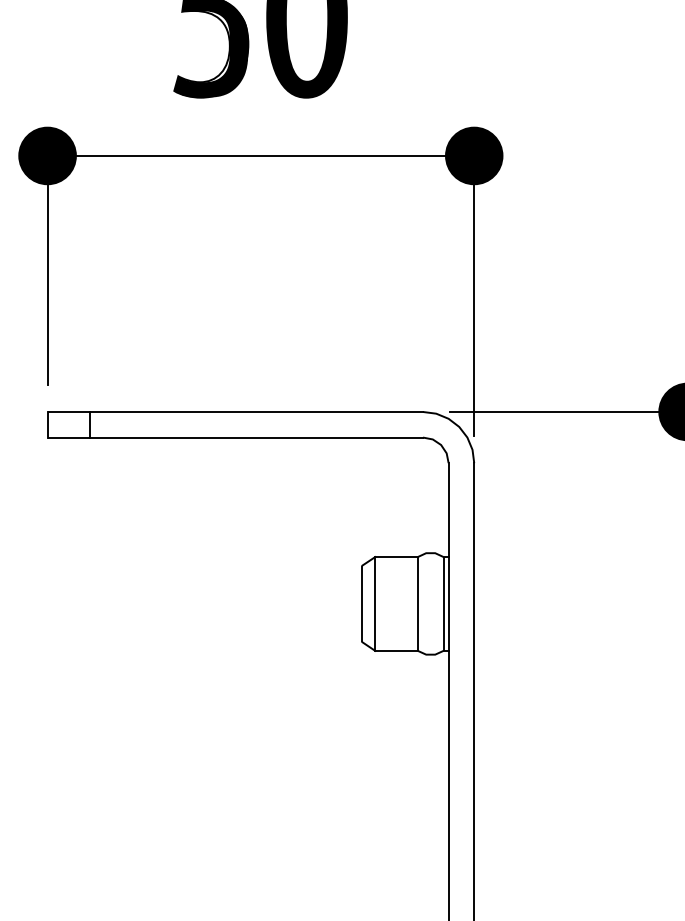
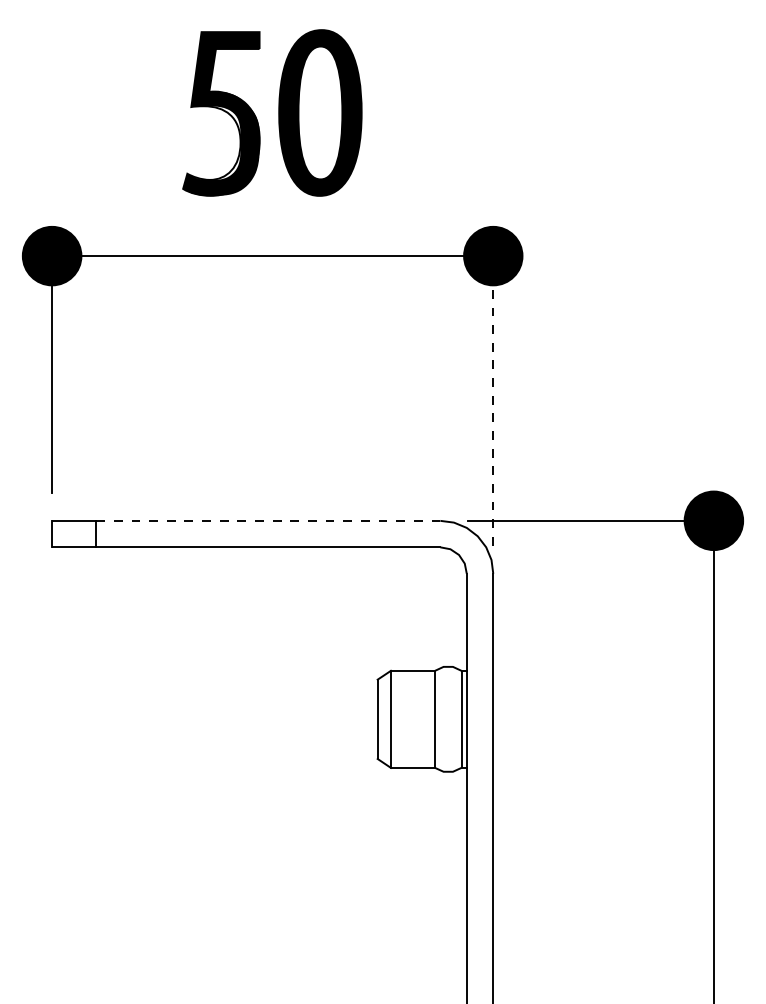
line: (474, 295) -> (493, 400), solid -> dashed
line: (256, 411) -> (268, 520), solid -> dashed

